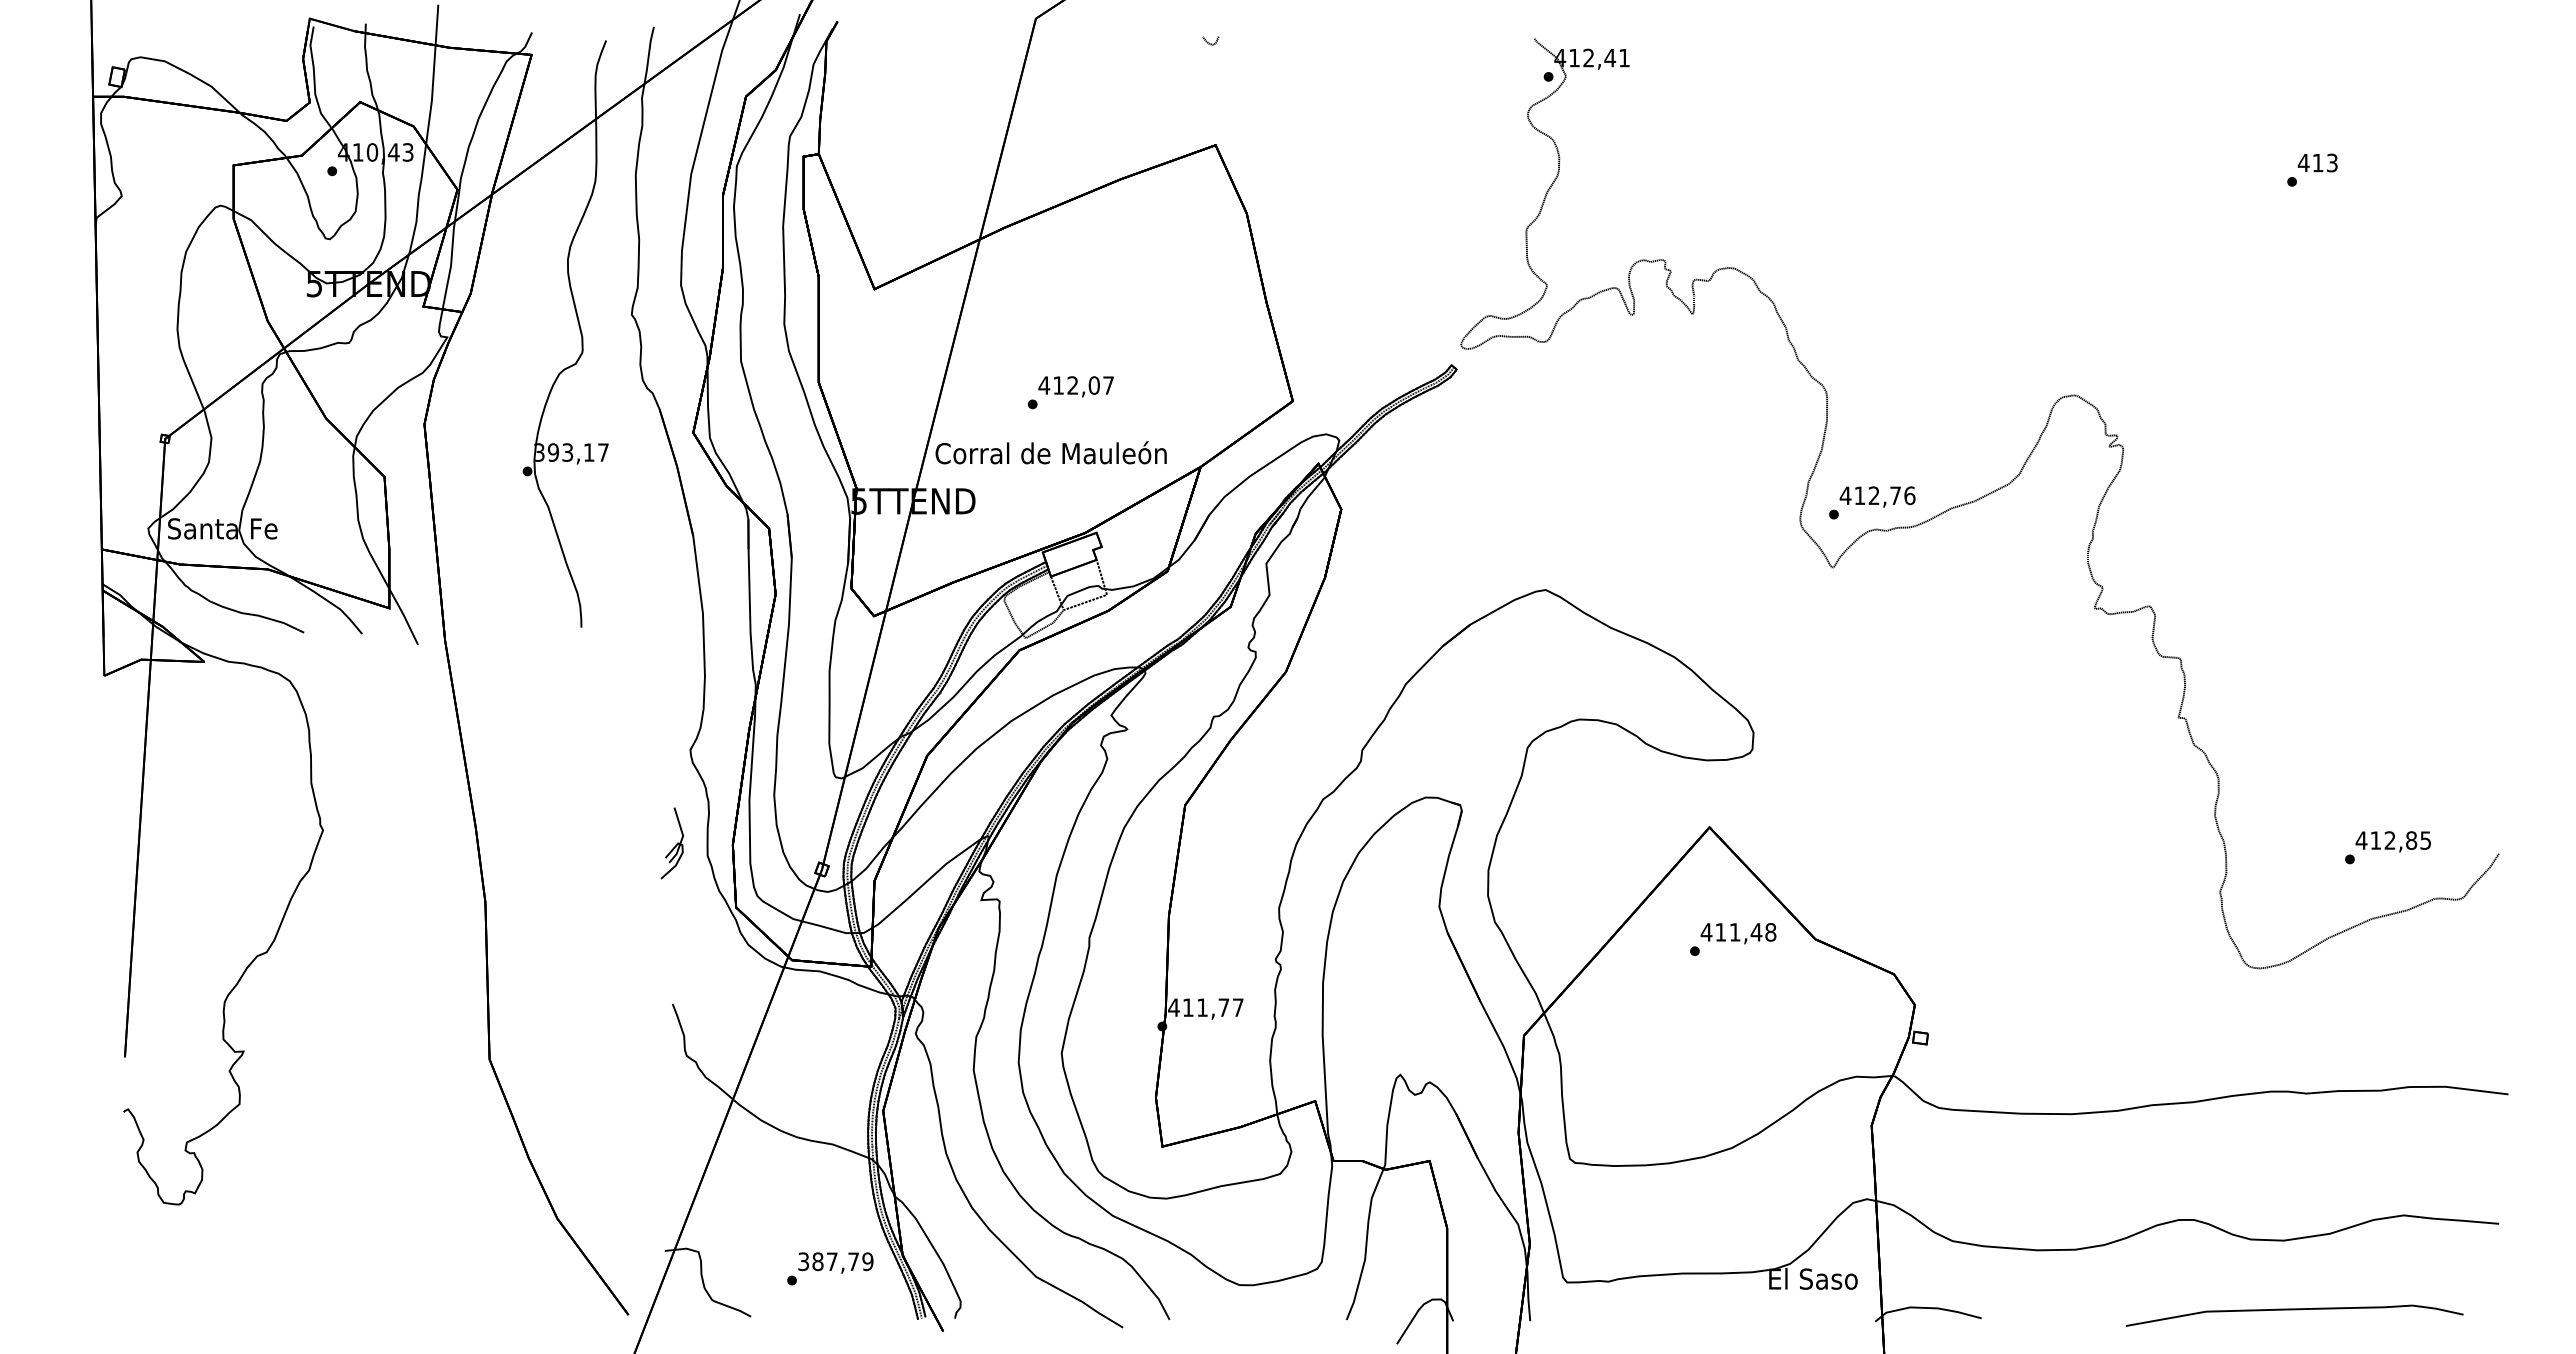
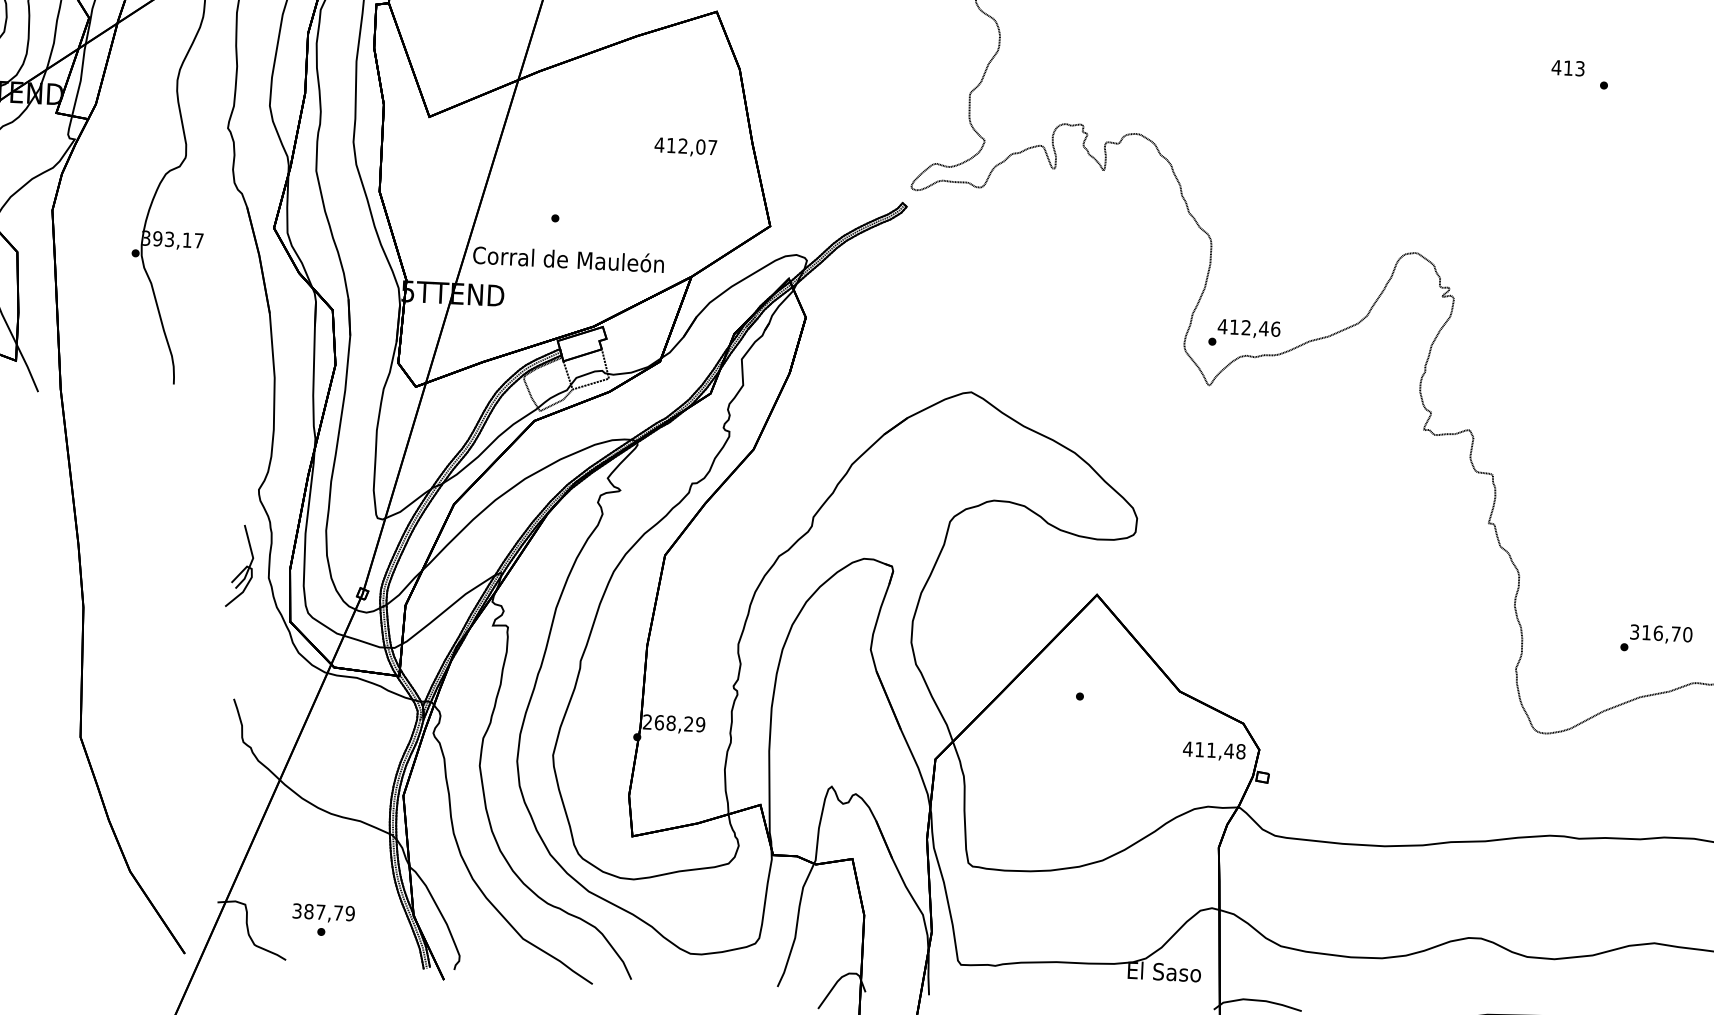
text: (2317, 162) -> (1567, 67), moved
text: (1075, 386) -> (685, 147), moved
text: (1895, 495) -> (1263, 328), 412,76 -> 412,46
text: (2393, 840) -> (1661, 633), 412,85 -> 316,70
part: (671, 843) -> (239, 566), size x1.4
text: (1738, 933) -> (1214, 751), moved
text: (1205, 1007) -> (673, 723), 411,77 -> 268,29
text: (835, 1262) -> (323, 912), moved

